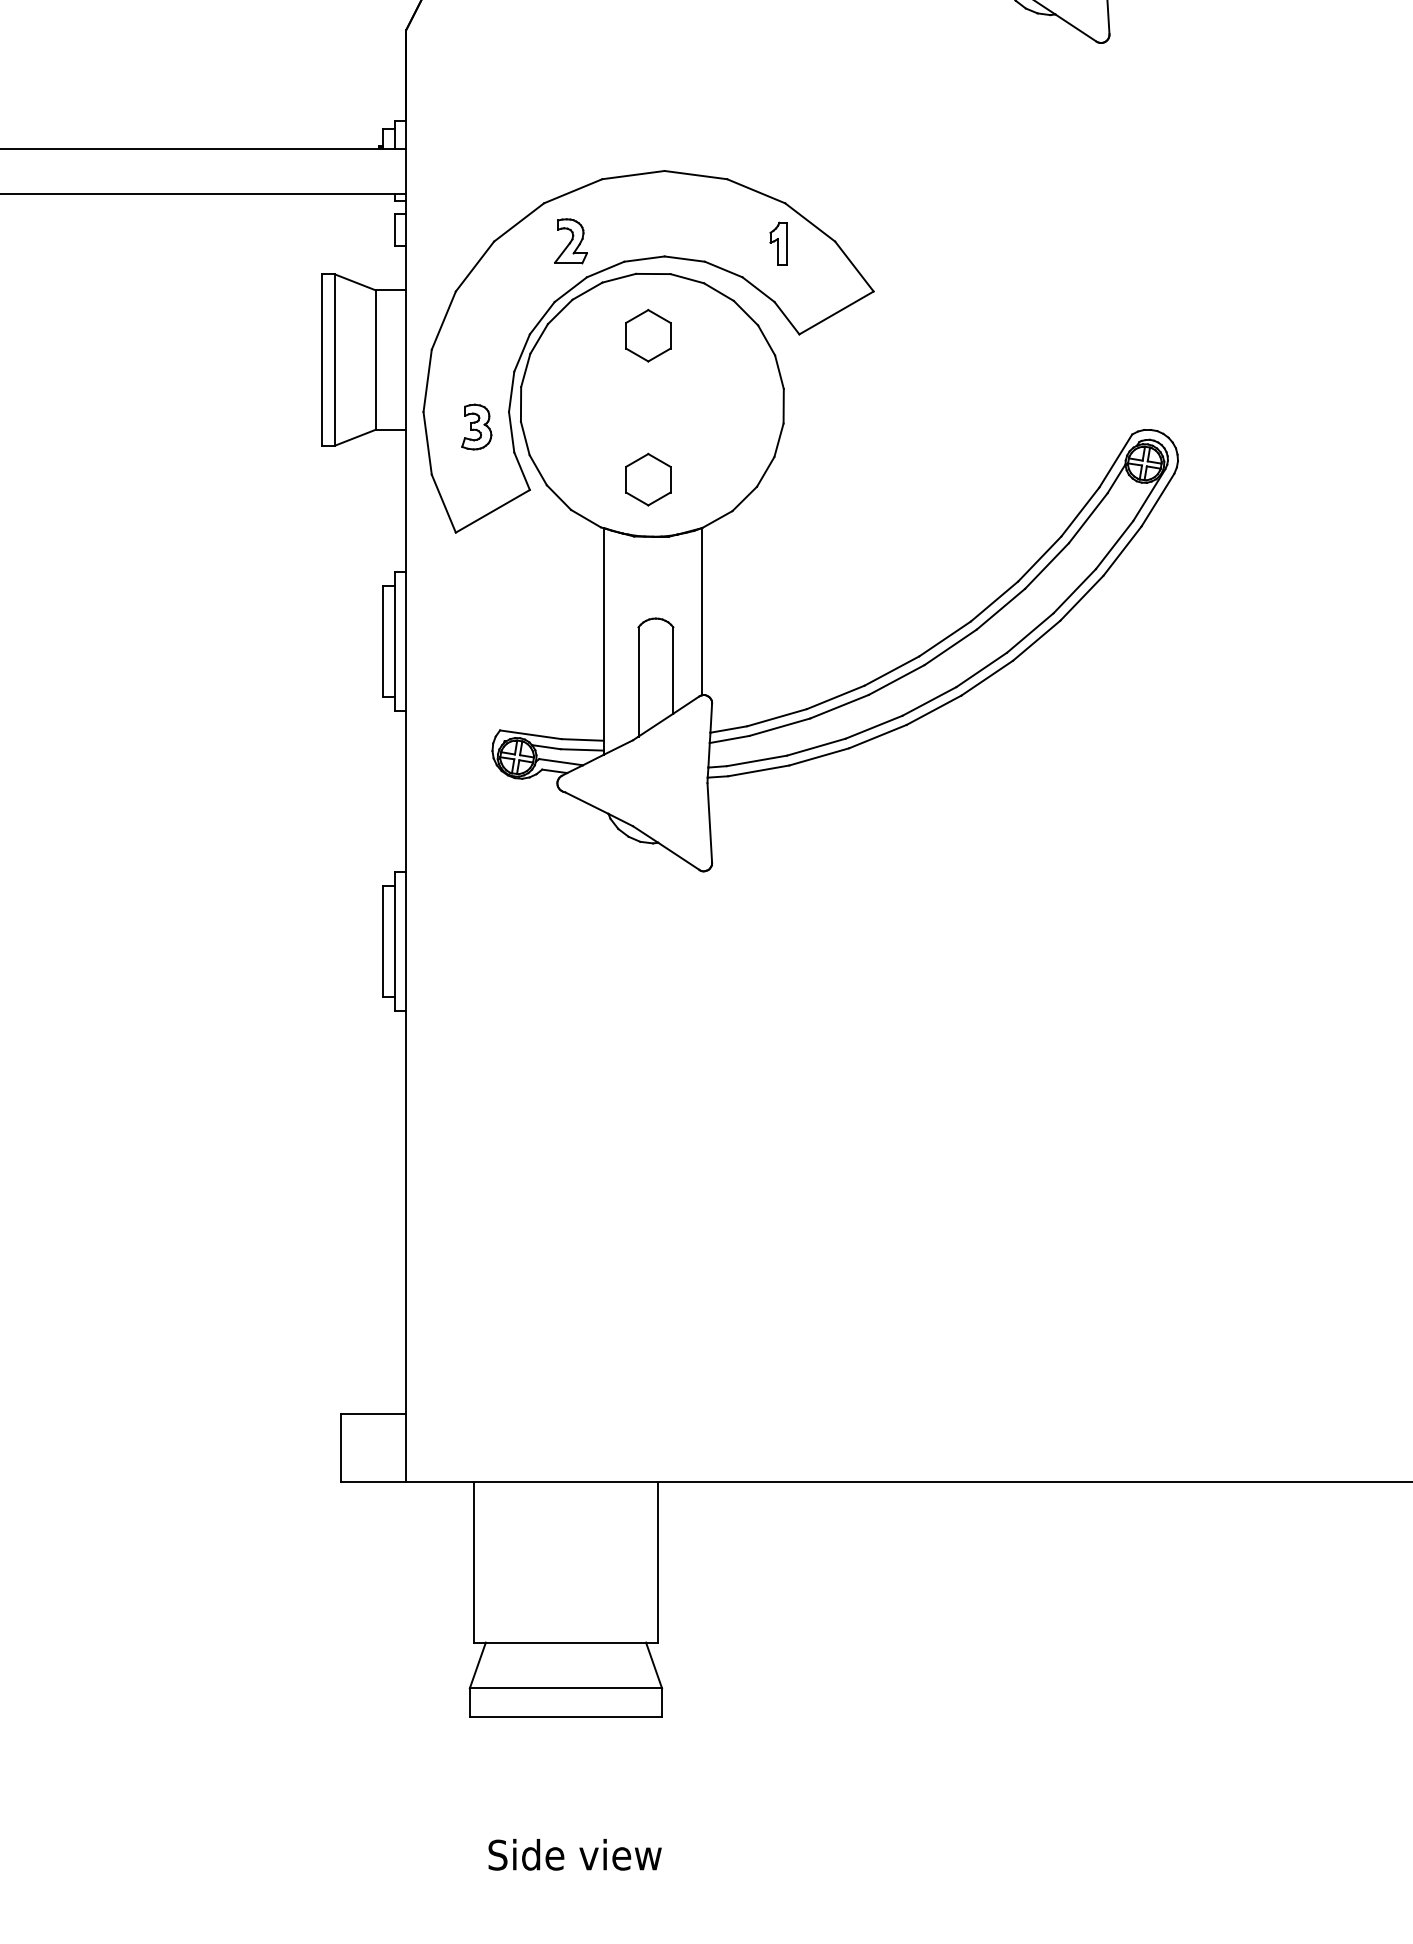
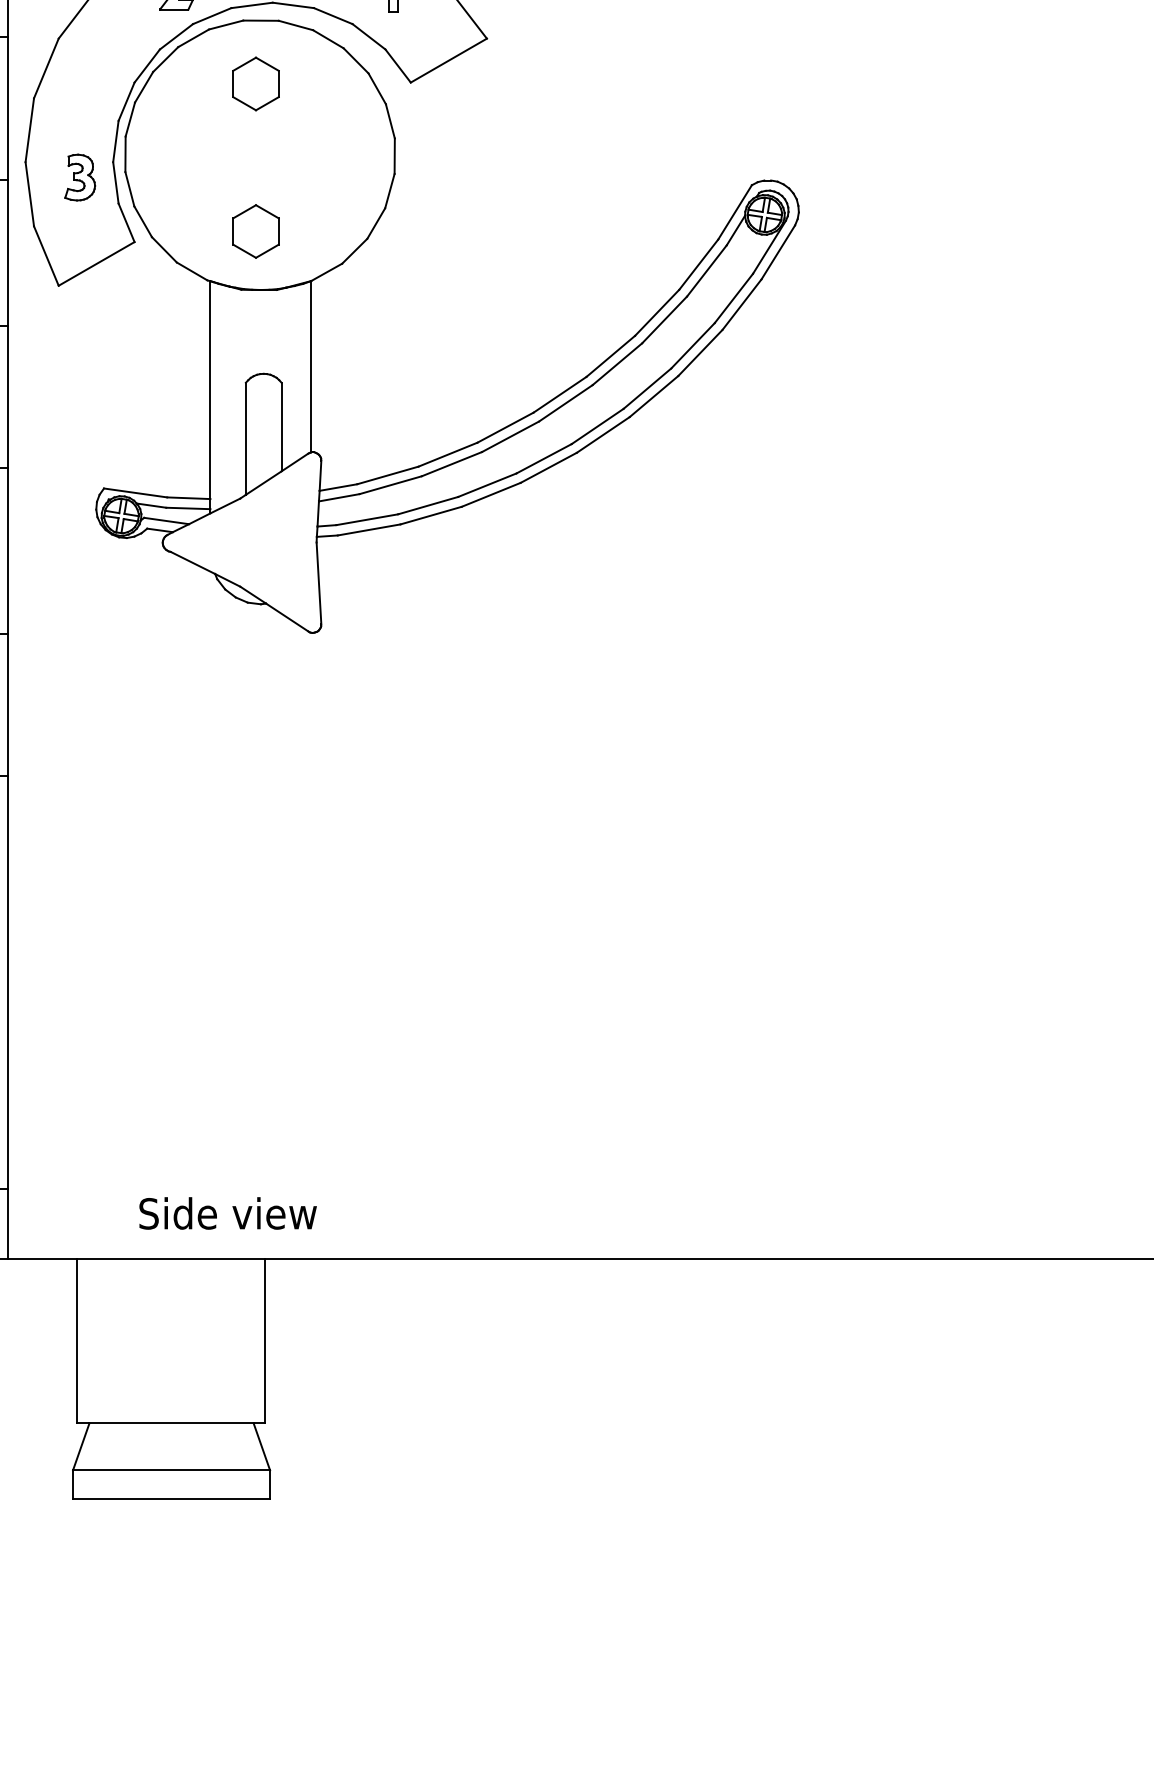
text: (574, 1854) -> (227, 1213), moved

